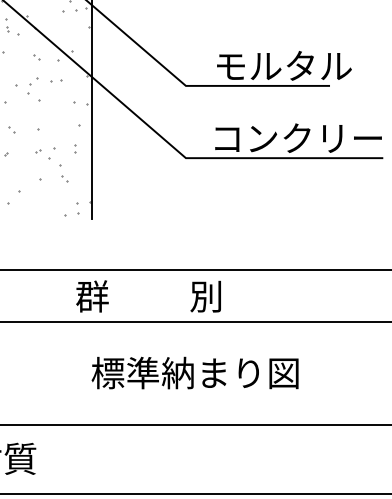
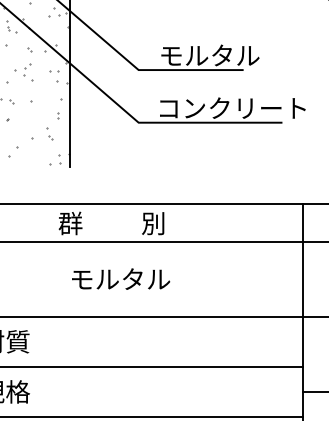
part: (56, 81) -> (54, 71), moved
part: (45, 153) -> (36, 119), removed
text: (195, 373) -> (145, 279), 標準納まり図 -> モルタル

